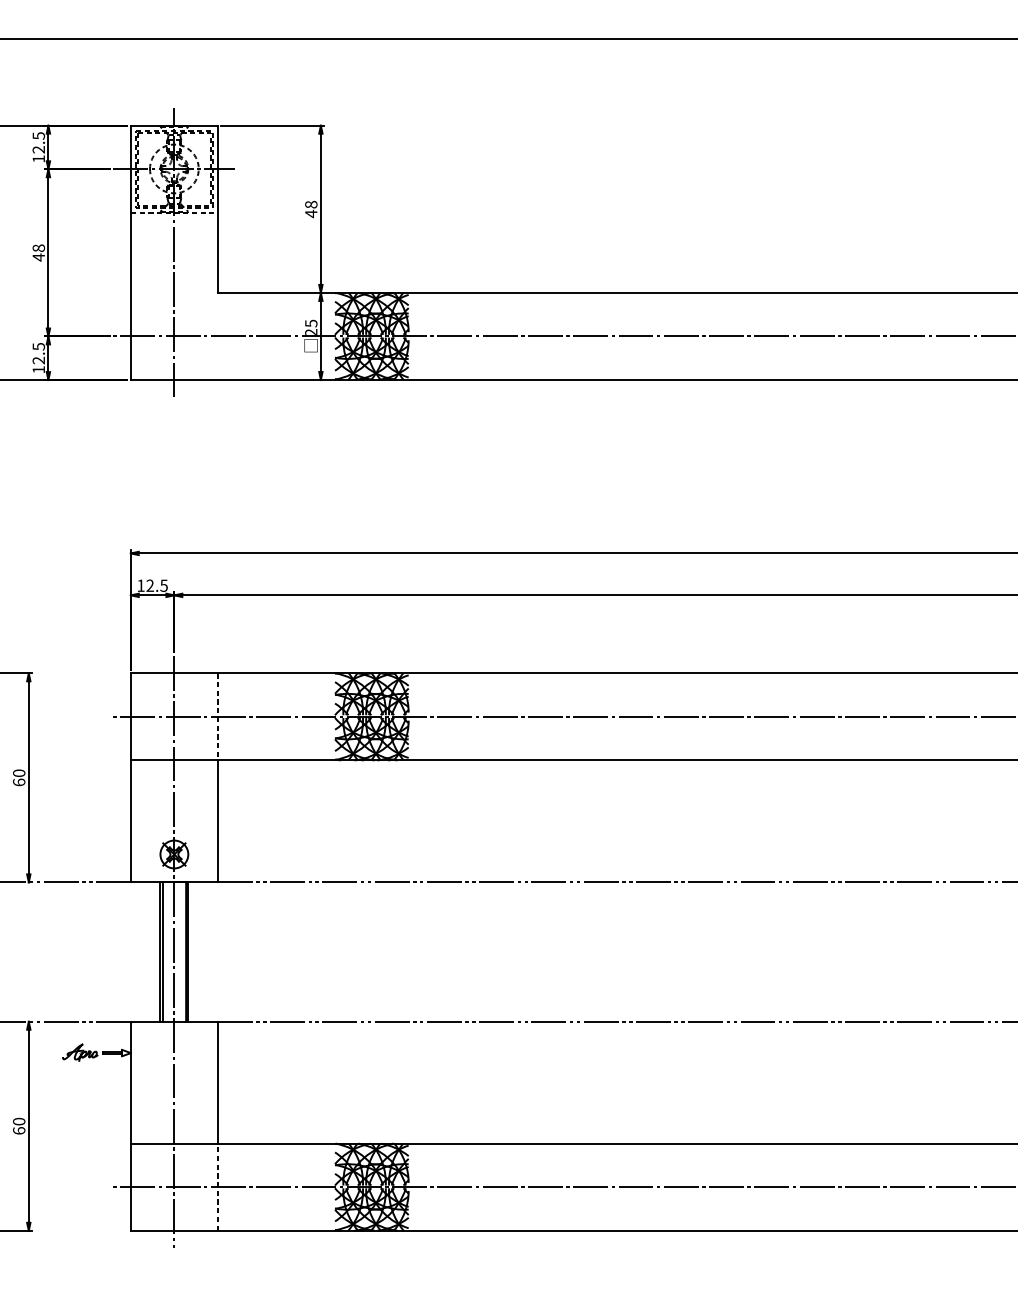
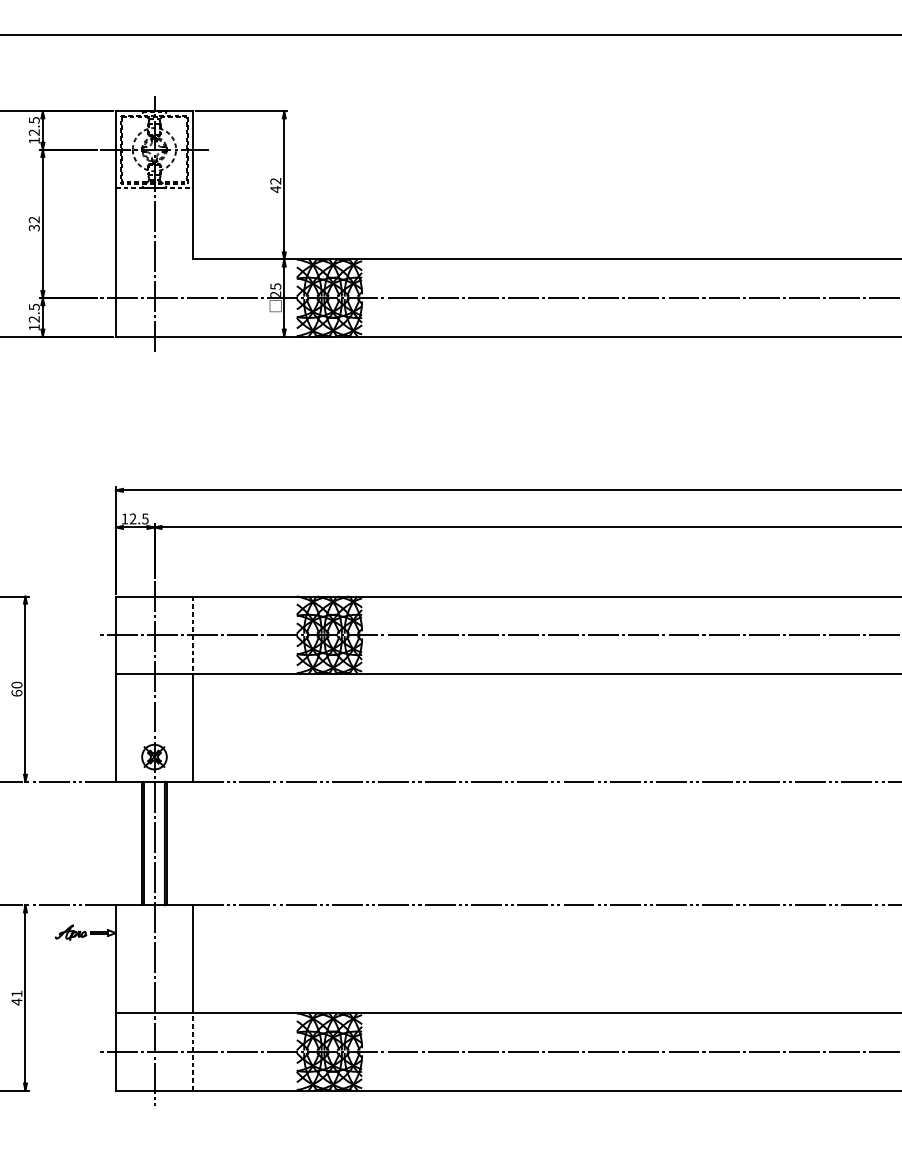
text: (310, 204) -> (275, 181), 48 -> 42
text: (37, 252) -> (33, 223), 48 -> 32
text: (18, 1125) -> (16, 997), 60 -> 41

